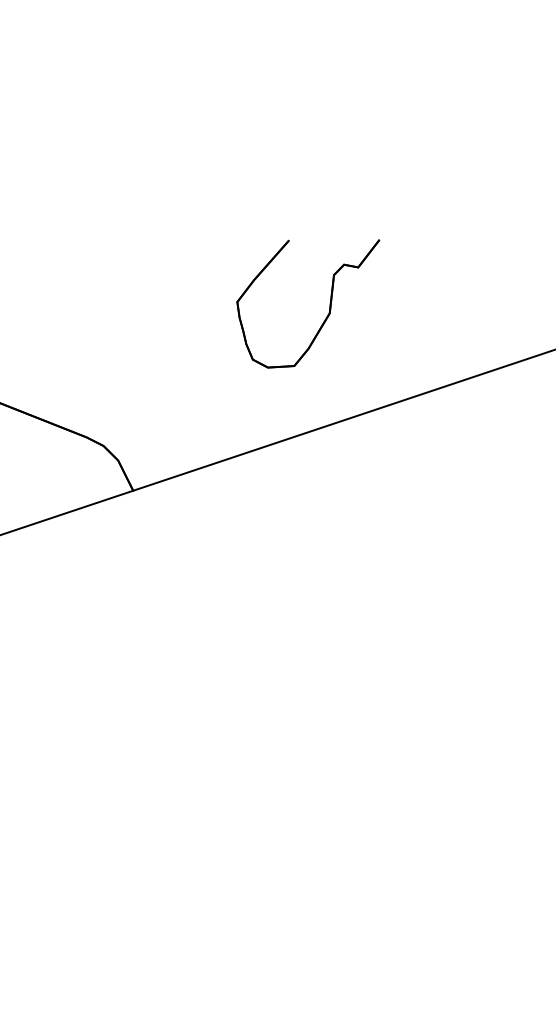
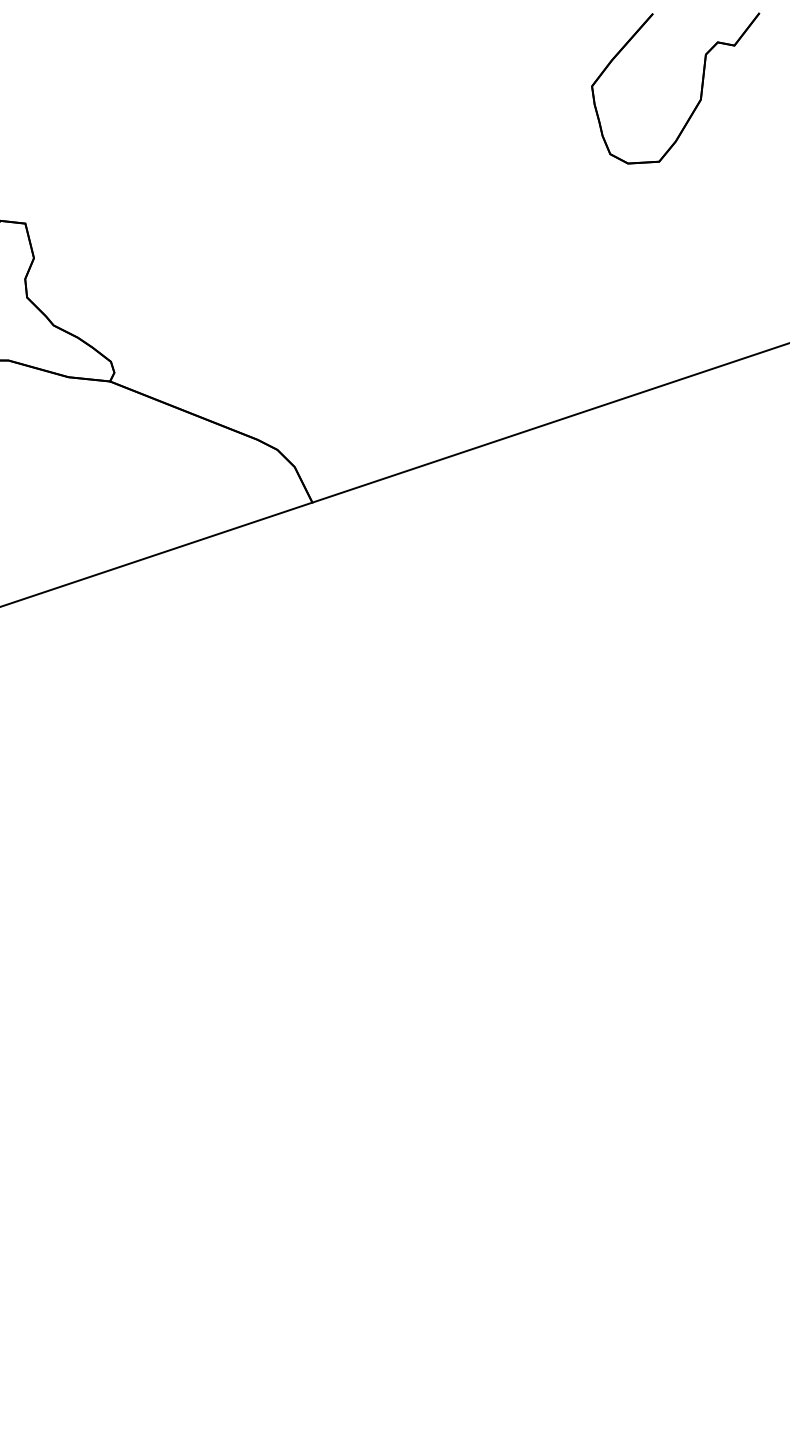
part: (329, 306) -> (700, 91), moved

